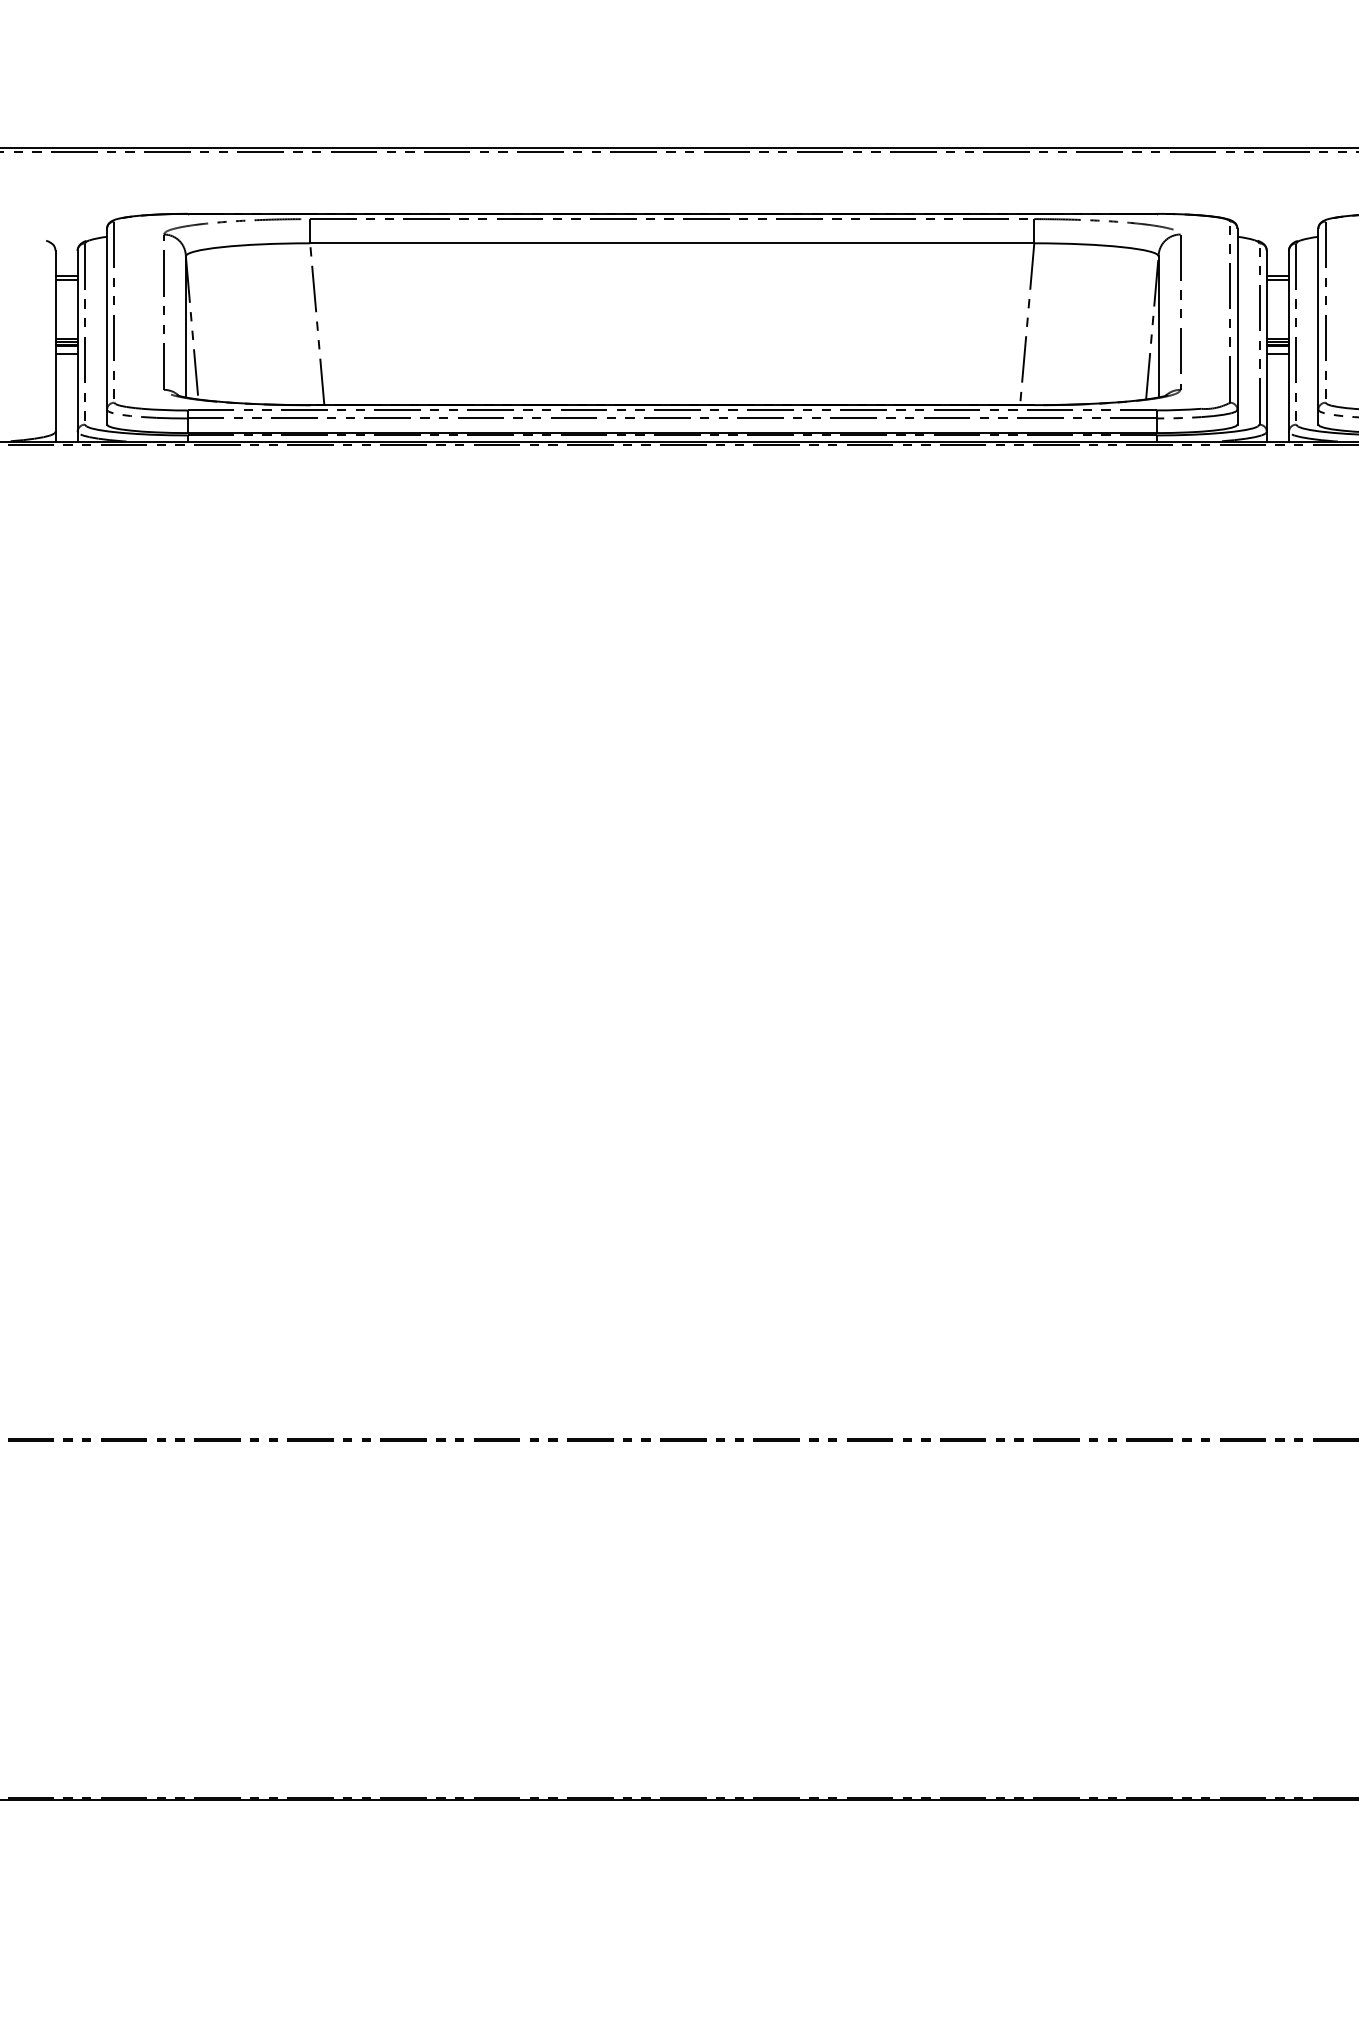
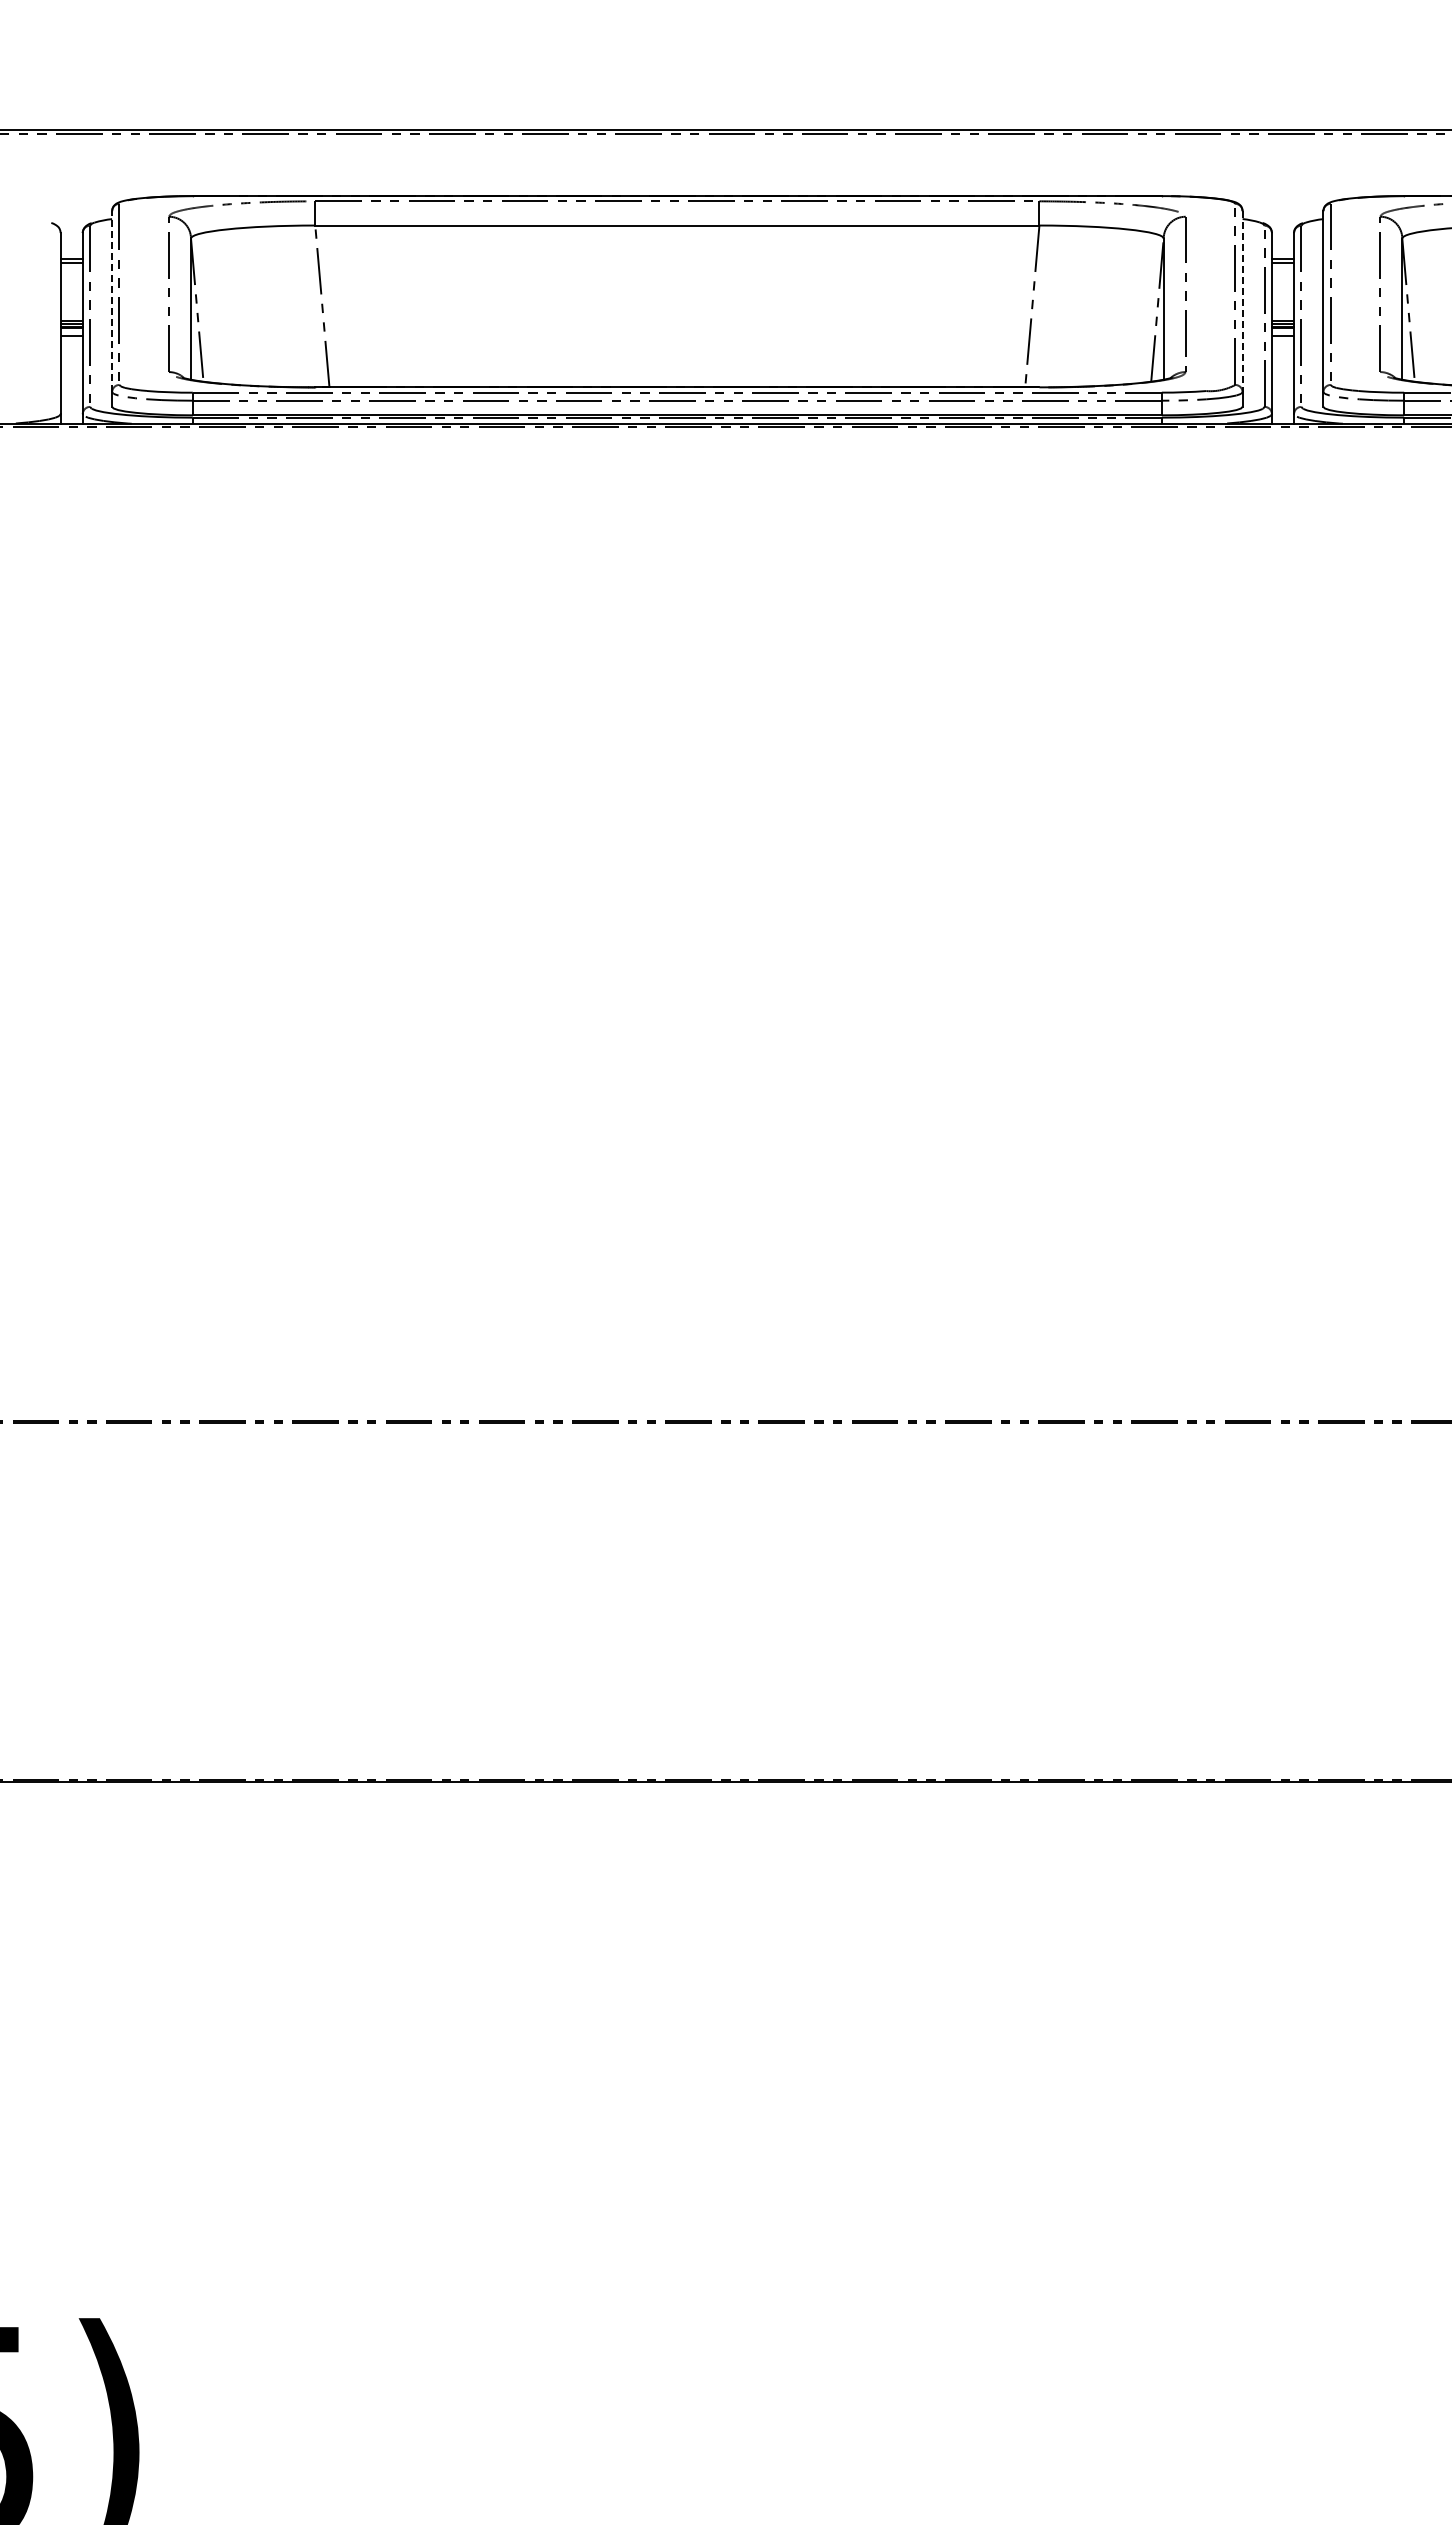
line: (107, 319) -> (112, 301), solid -> dashed
line: (1237, 319) -> (1242, 301), solid -> dashed

